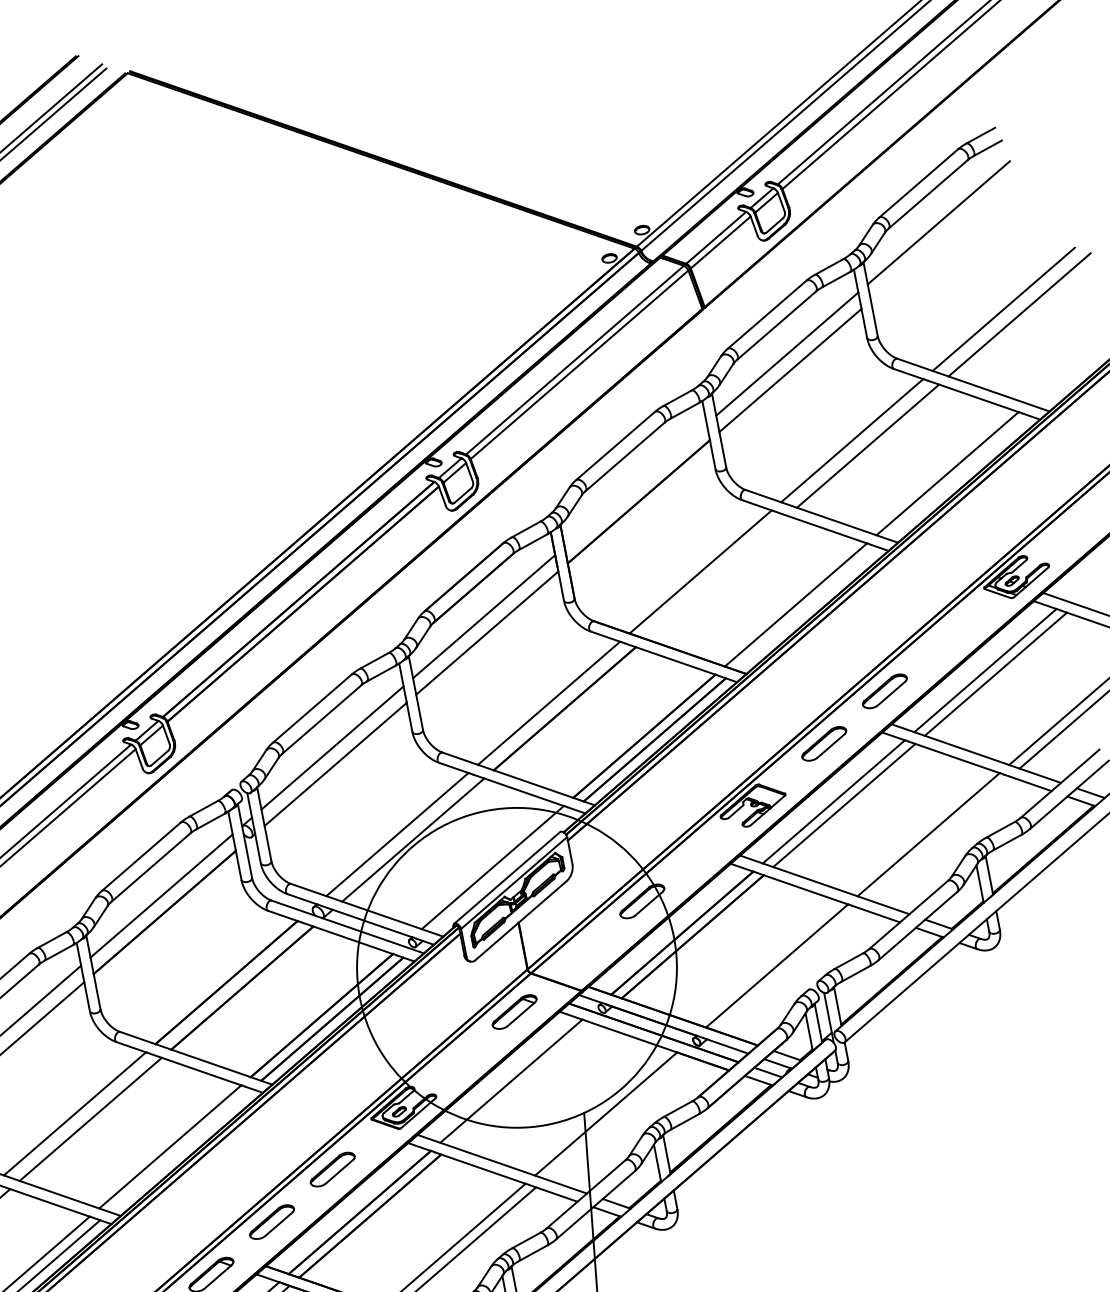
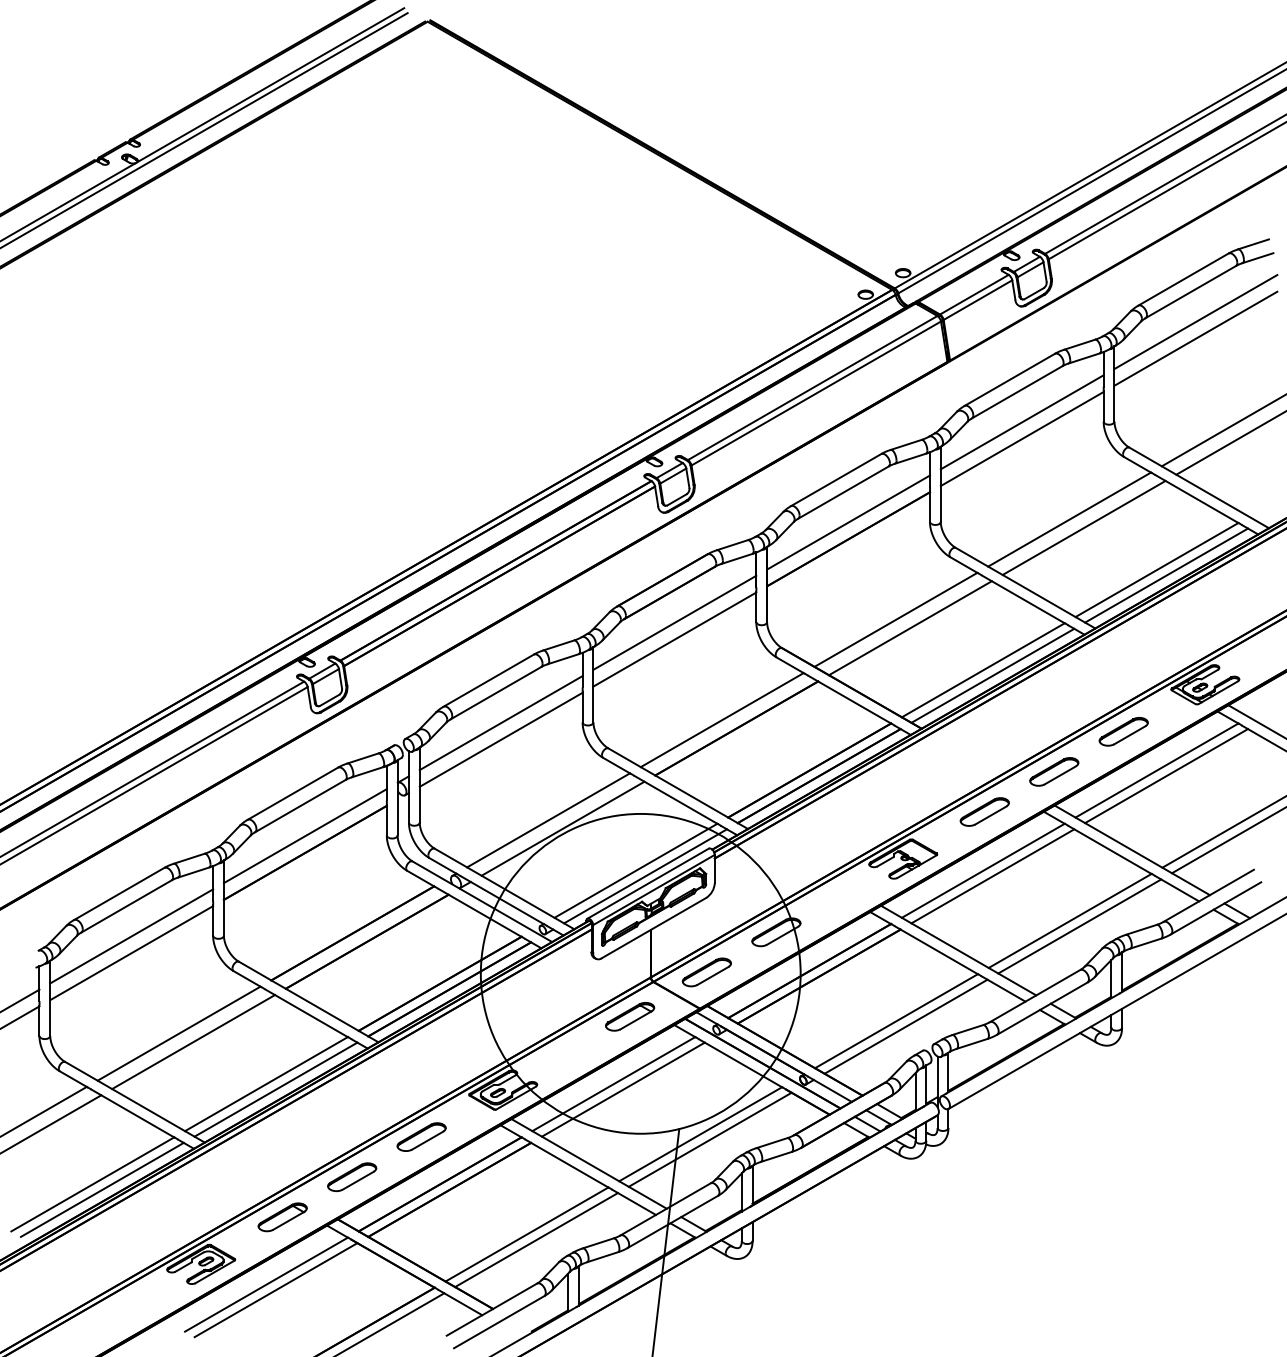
line: (941, 239) -> (1195, 338), added
line: (957, 477) -> (1166, 575), added
line: (635, 485) -> (848, 522), added
line: (715, 577) -> (909, 628), added
line: (805, 608) -> (992, 675), added
part: (945, 638) -> (1123, 731), added
line: (938, 838) -> (1079, 926), added
line: (503, 871) -> (645, 876), added
part: (581, 954) -> (706, 972), added
line: (786, 969) -> (905, 1026), added
line: (520, 1084) -> (622, 1089), added
line: (615, 1117) -> (709, 1139), added
line: (180, 1150) -> (275, 1089), added

